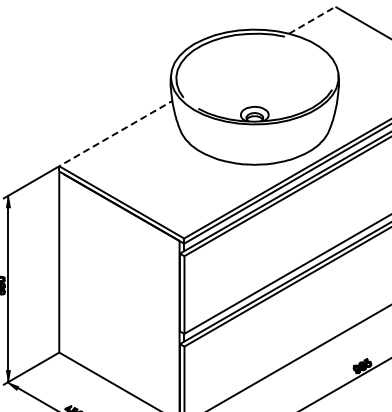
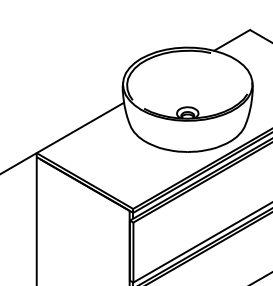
line: (312, 20) -> (232, 40), dashed -> solid
line: (112, 135) -> (77, 129), dashed -> solid

